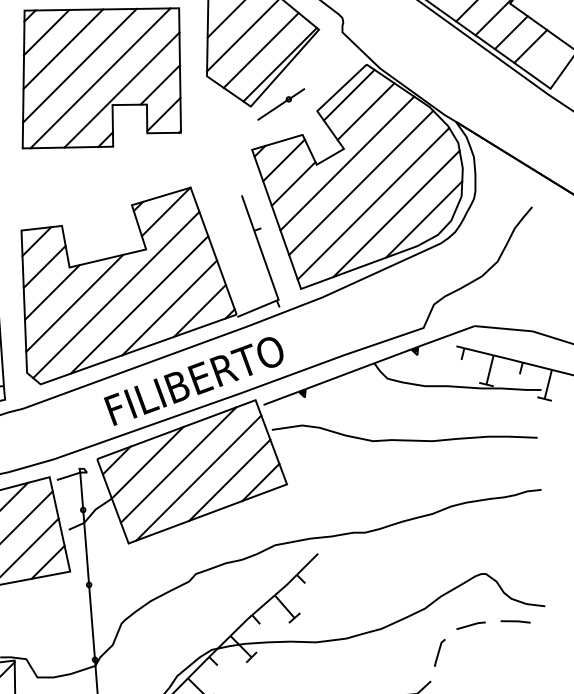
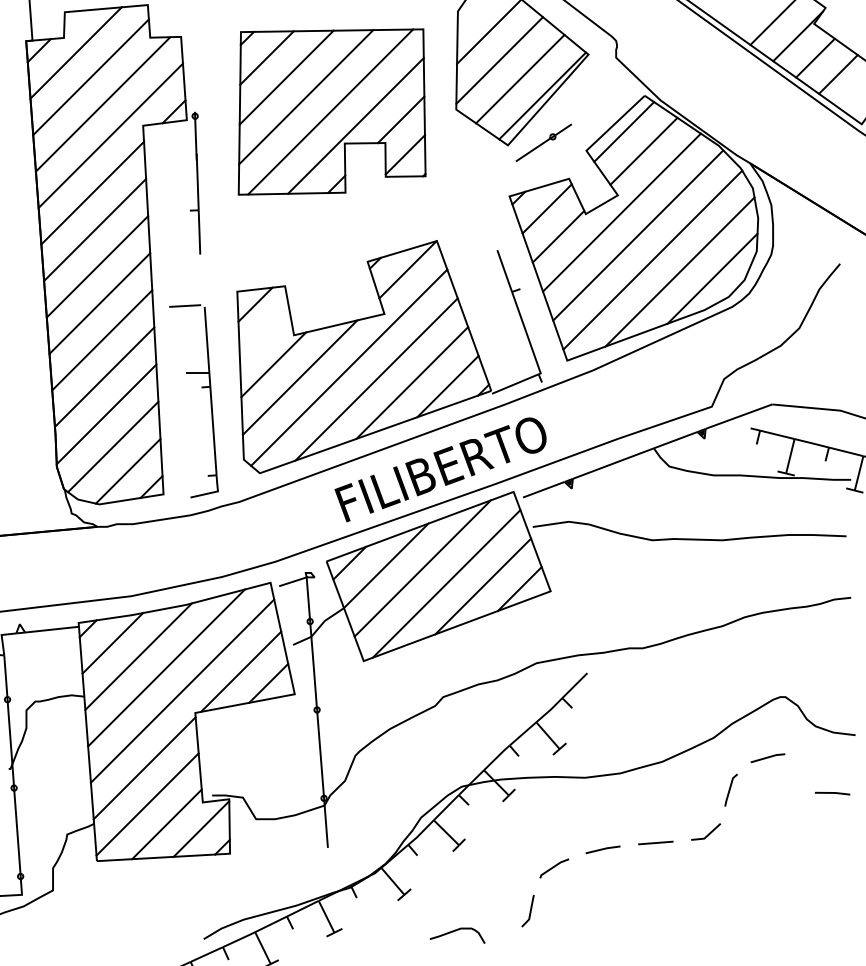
line: (44, 266) -> (264, 334), removed
line: (515, 621) -> (832, 793), moved

